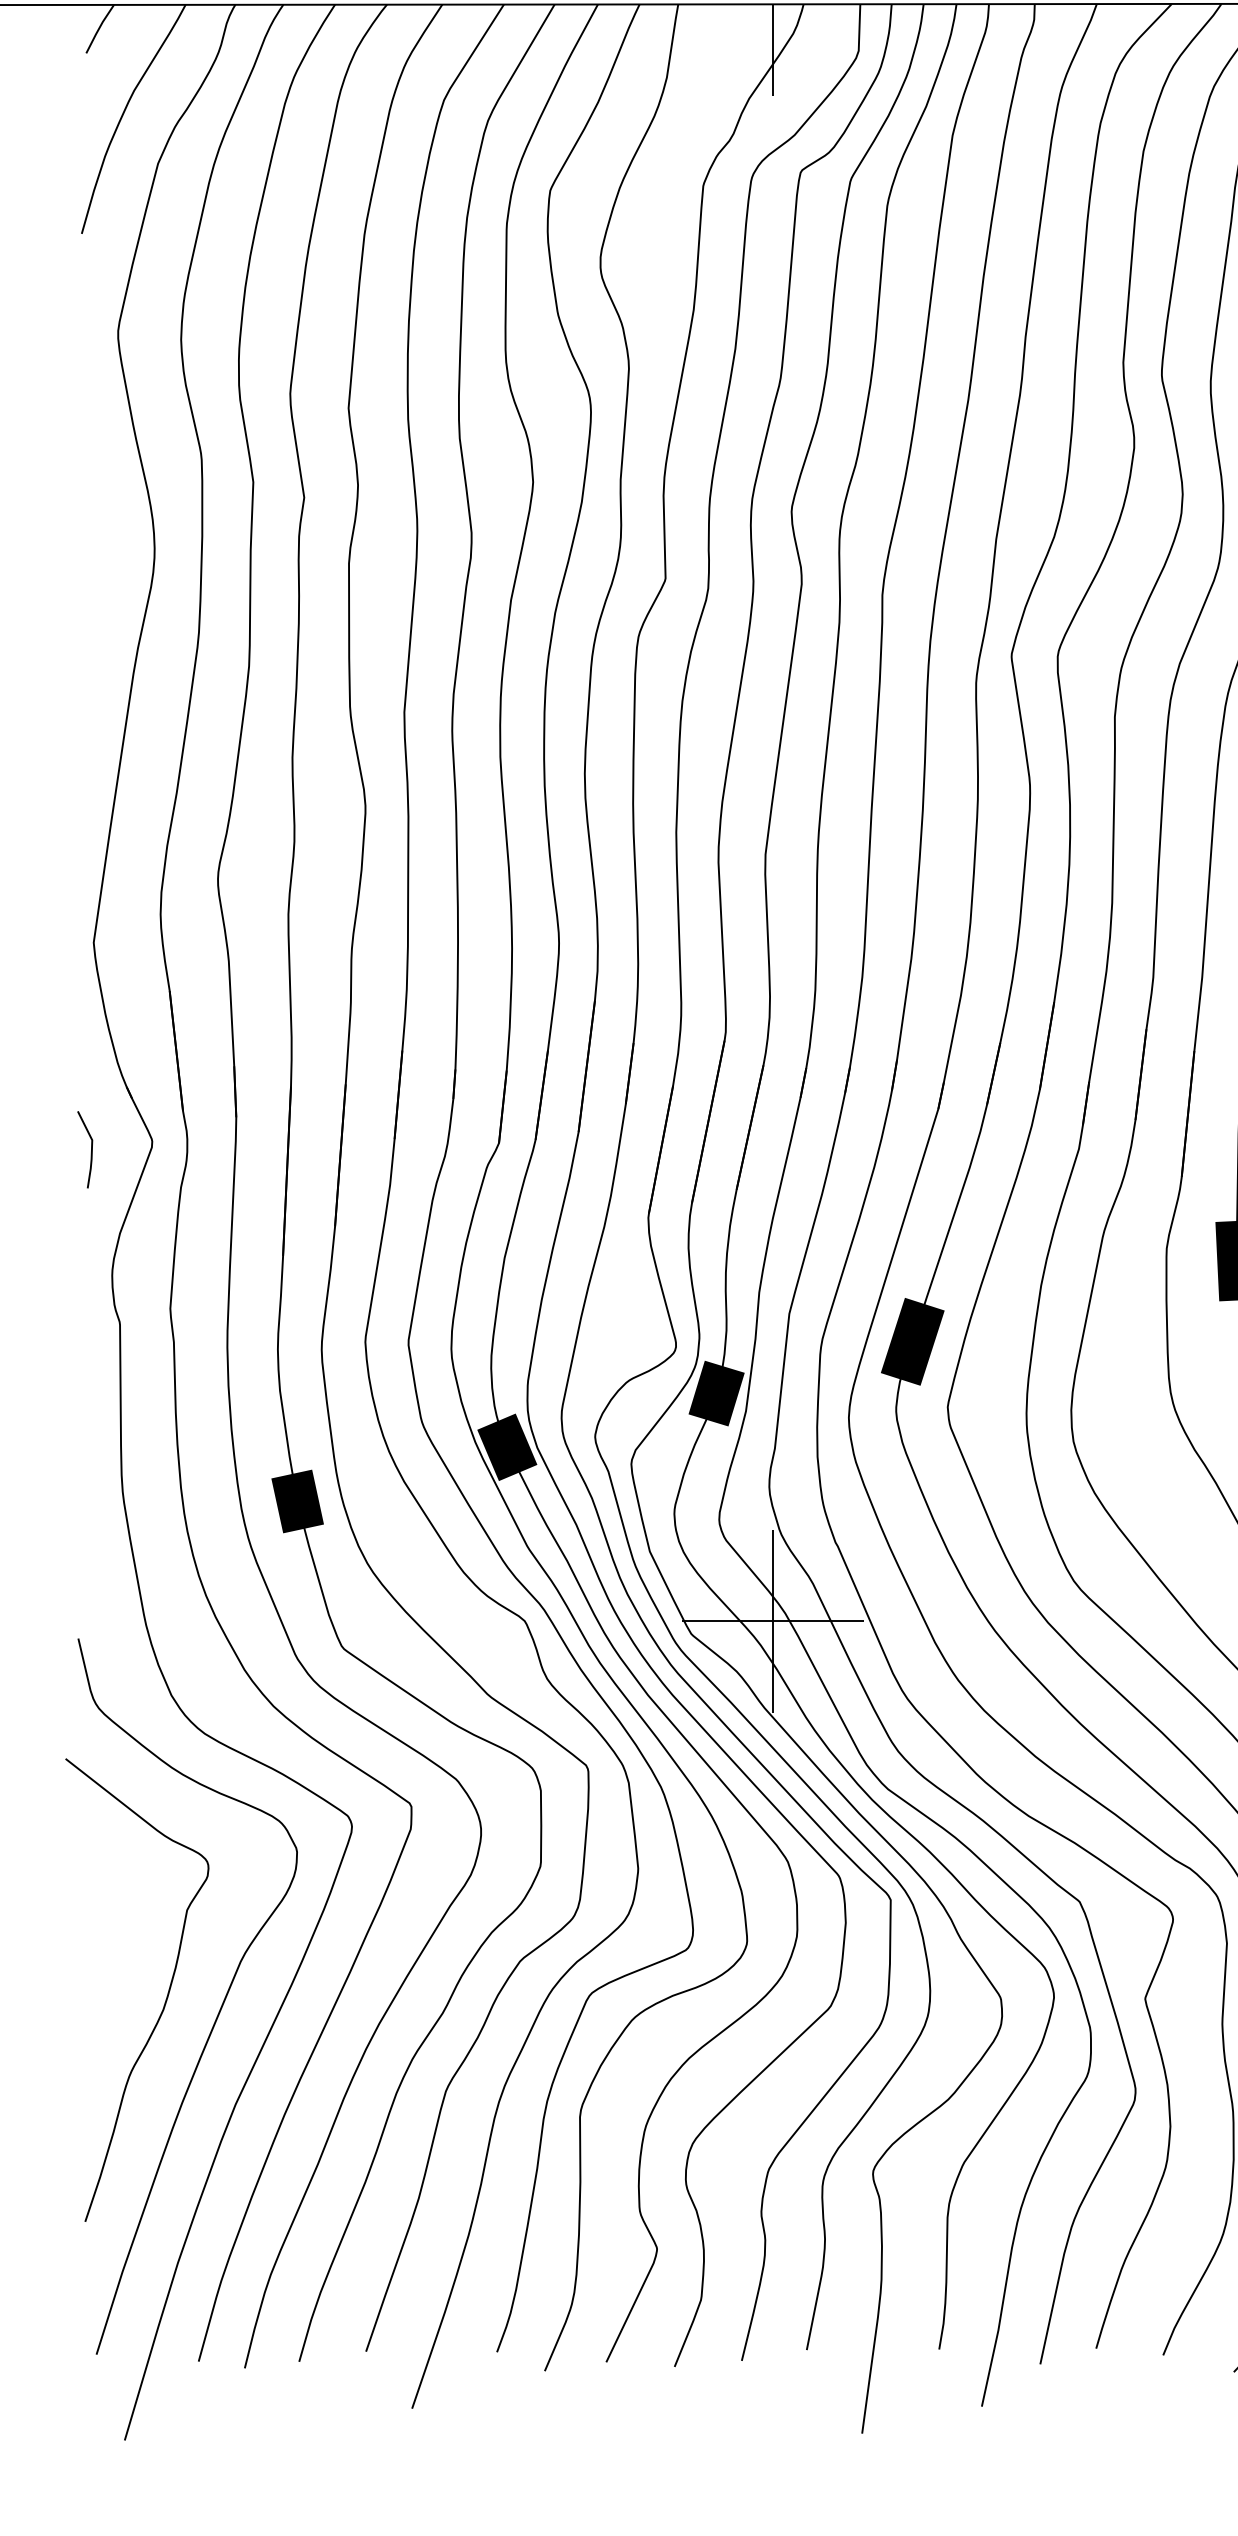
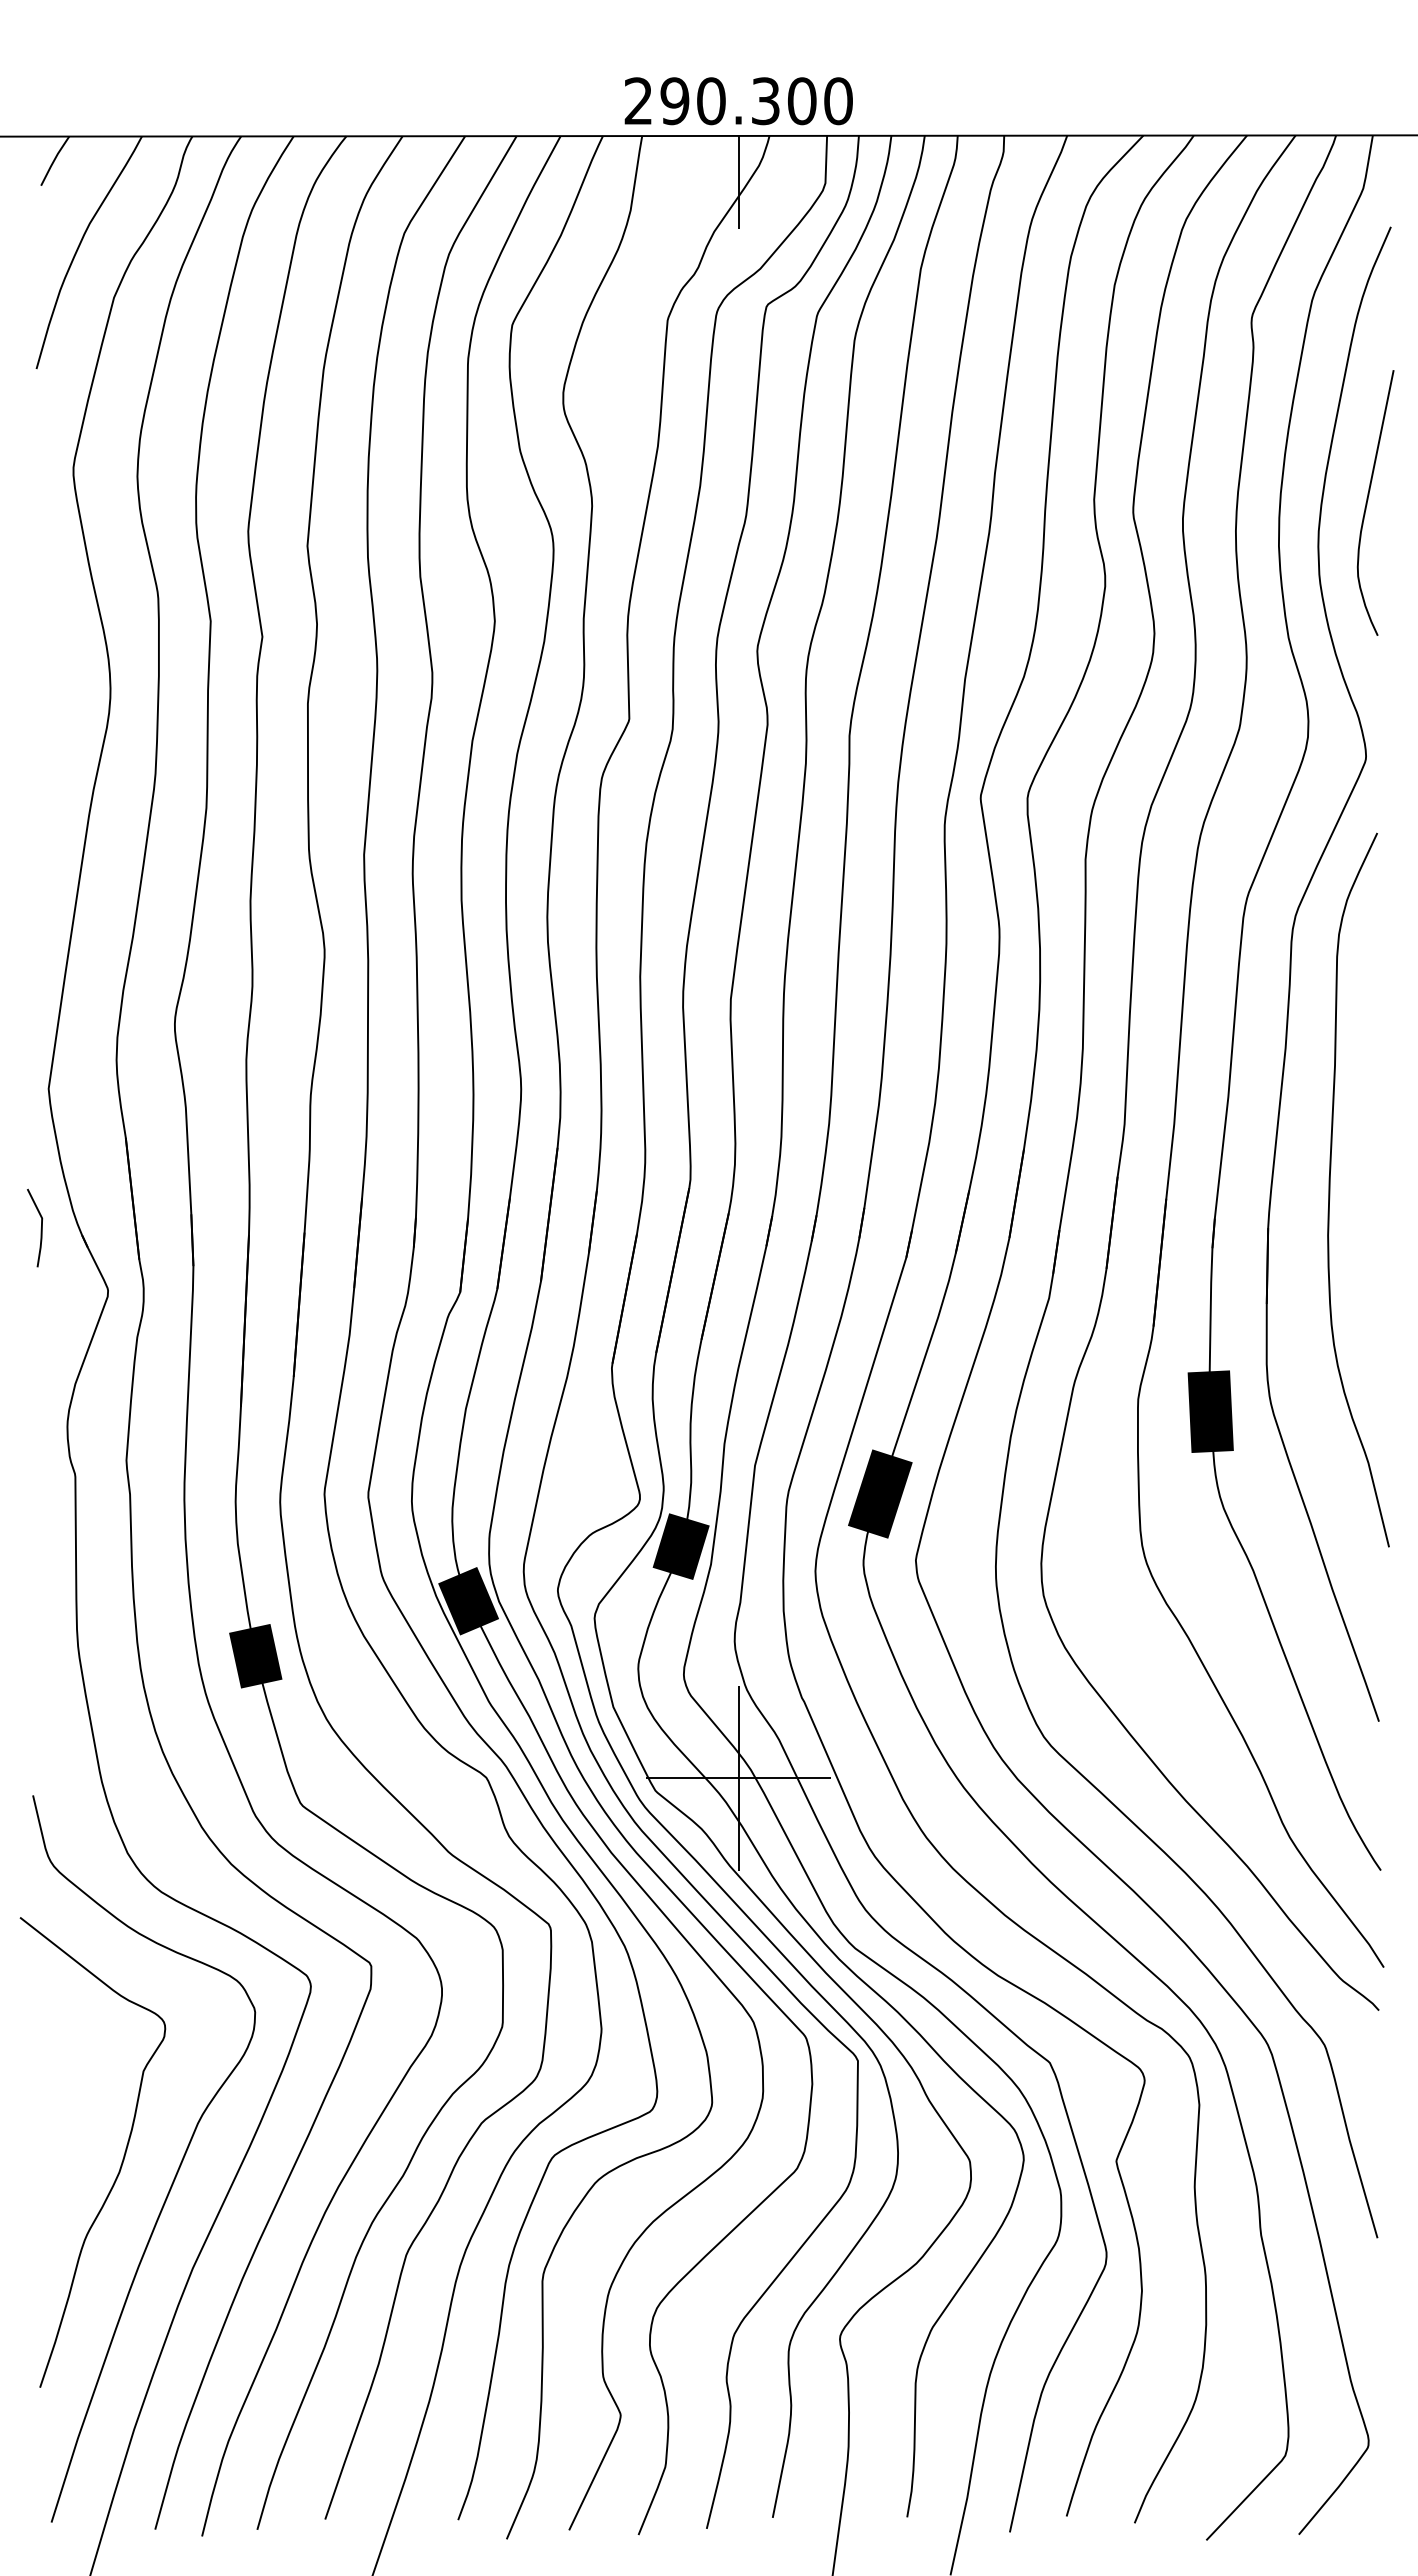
line: (90, 1150) -> (40, 1228), moved

